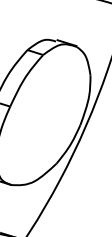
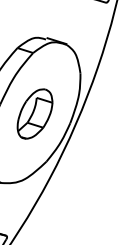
part: (44, 115) -> (34, 113), added

